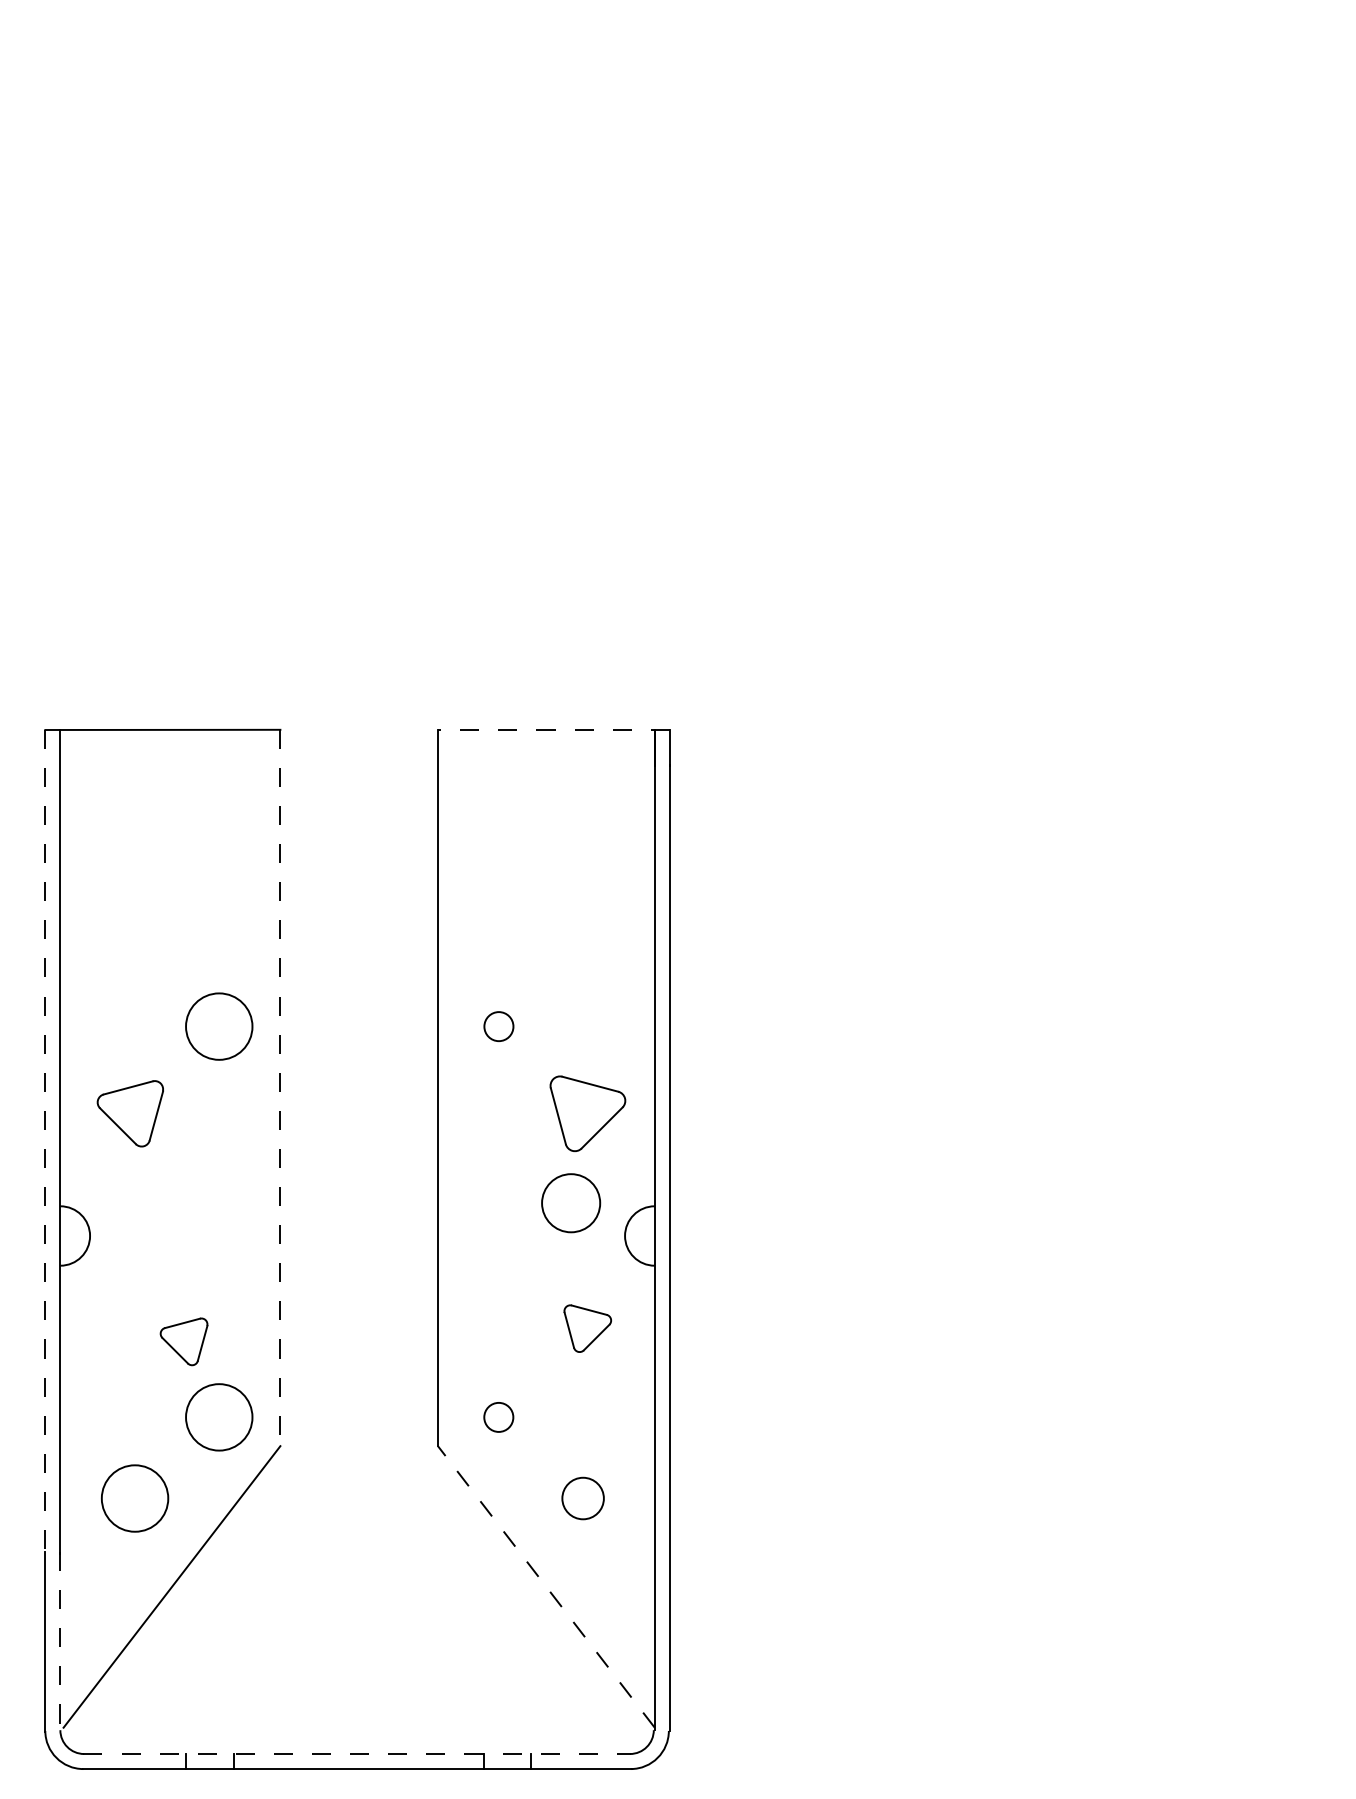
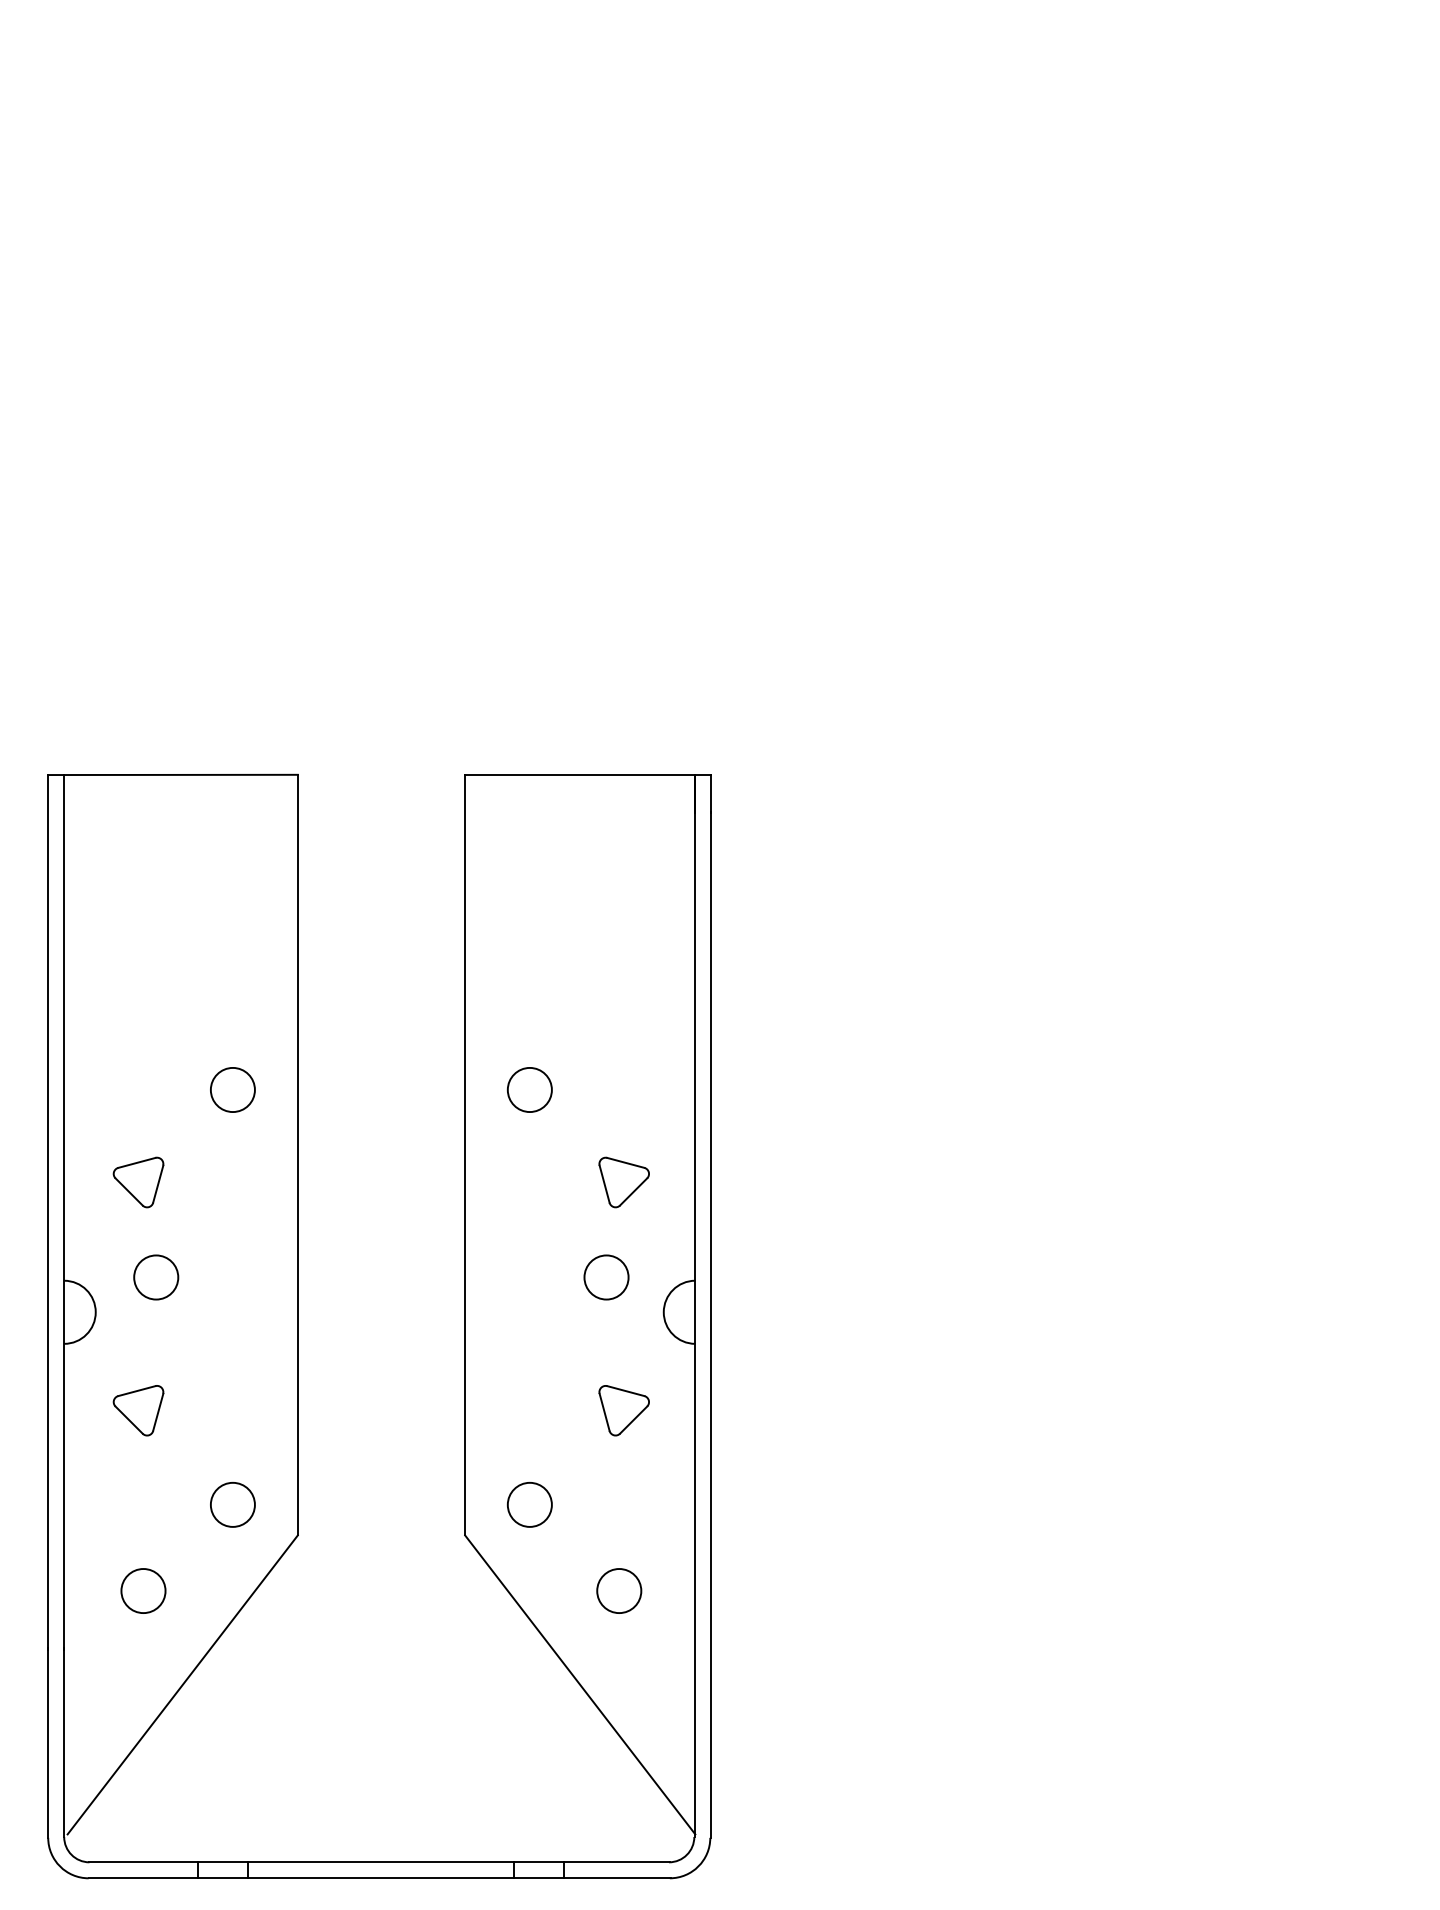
line: (553, 730) -> (587, 775), dashed -> solid
circle: (218, 1026) -> (232, 1089), size x0.62
circle: (498, 1026) -> (529, 1089), size x1.43
line: (280, 1088) -> (297, 1155), dashed -> solid
part: (130, 1113) -> (138, 1182), size x0.71
part: (587, 1113) -> (623, 1182), size x0.62
line: (45, 1142) -> (48, 1212), dashed -> solid
circle: (147, 1203) -> (156, 1277), added
circle: (571, 1203) -> (606, 1277), size x0.71
part: (184, 1341) -> (138, 1410), moved
circle: (218, 1417) -> (232, 1504), size x0.62
circle: (498, 1417) -> (529, 1504), size x1.43
circle: (135, 1498) -> (143, 1591), size x0.62
line: (546, 1586) -> (580, 1684), dashed -> solid
line: (60, 1641) -> (64, 1742), dashed -> solid
line: (357, 1754) -> (379, 1862), dashed -> solid

